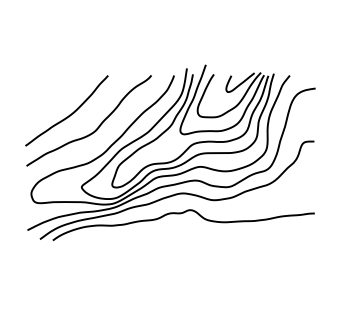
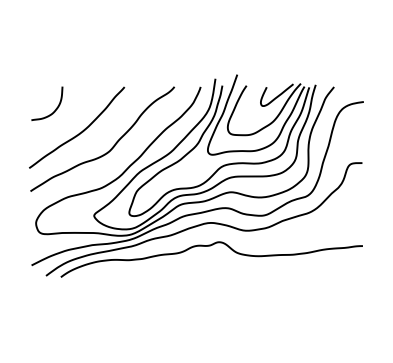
curve: (48, 93) -> (55, 107), added

